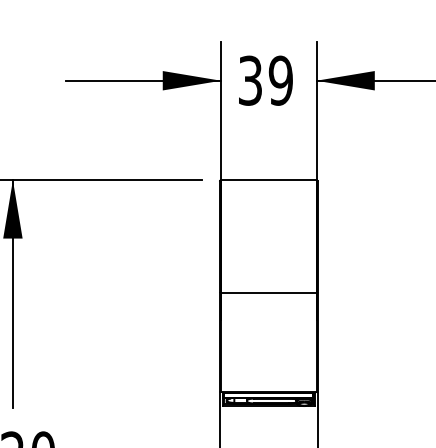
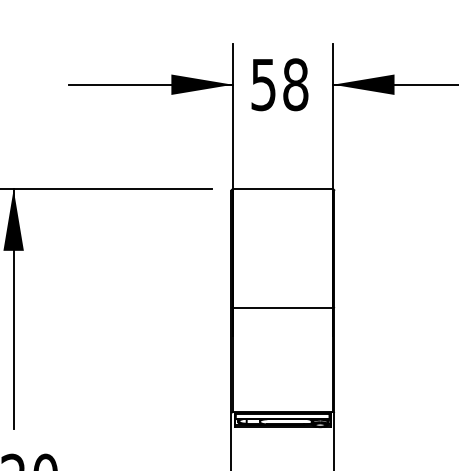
text: (265, 80) -> (279, 84), 39 -> 58

